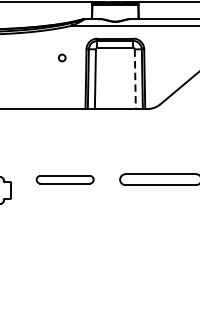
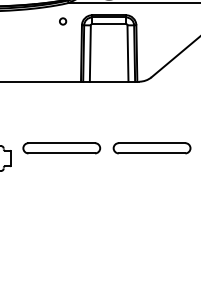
circle: (62, 57) -> (63, 21), moved
line: (134, 80) -> (127, 54), dashed -> solid
part: (64, 179) -> (61, 148), size x1.43

